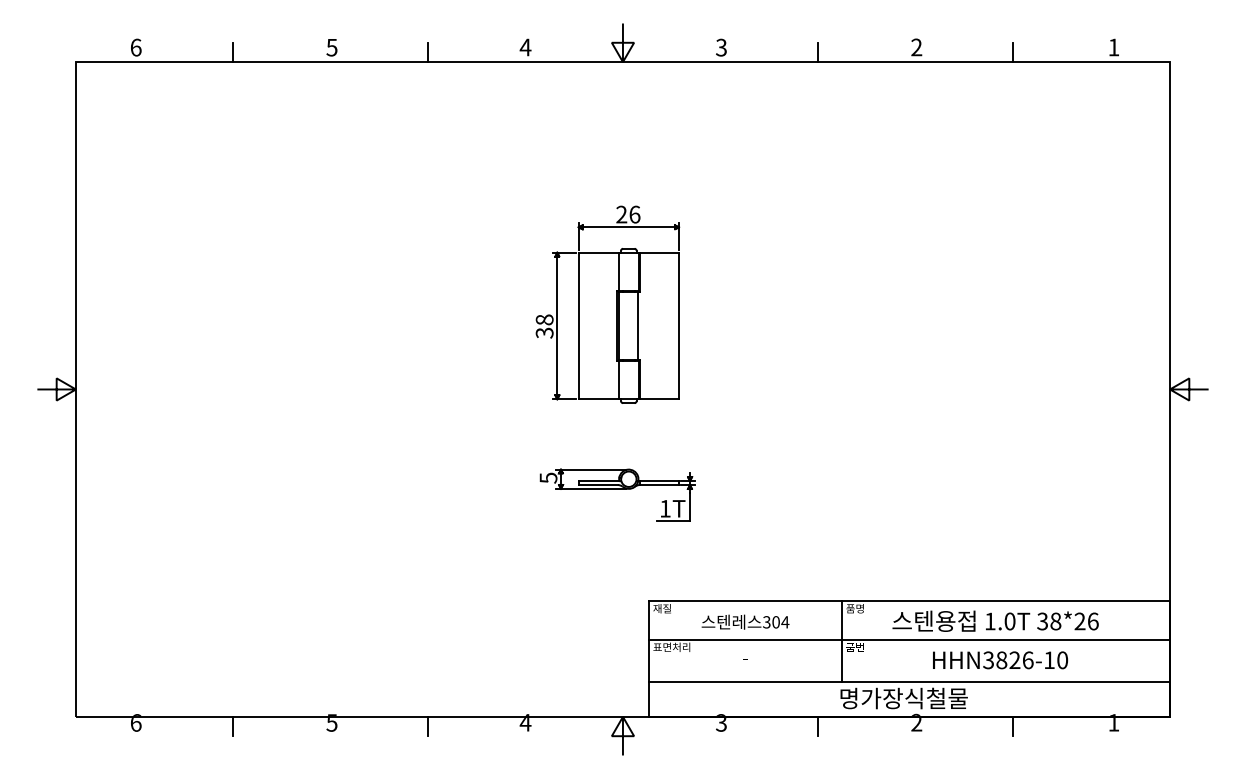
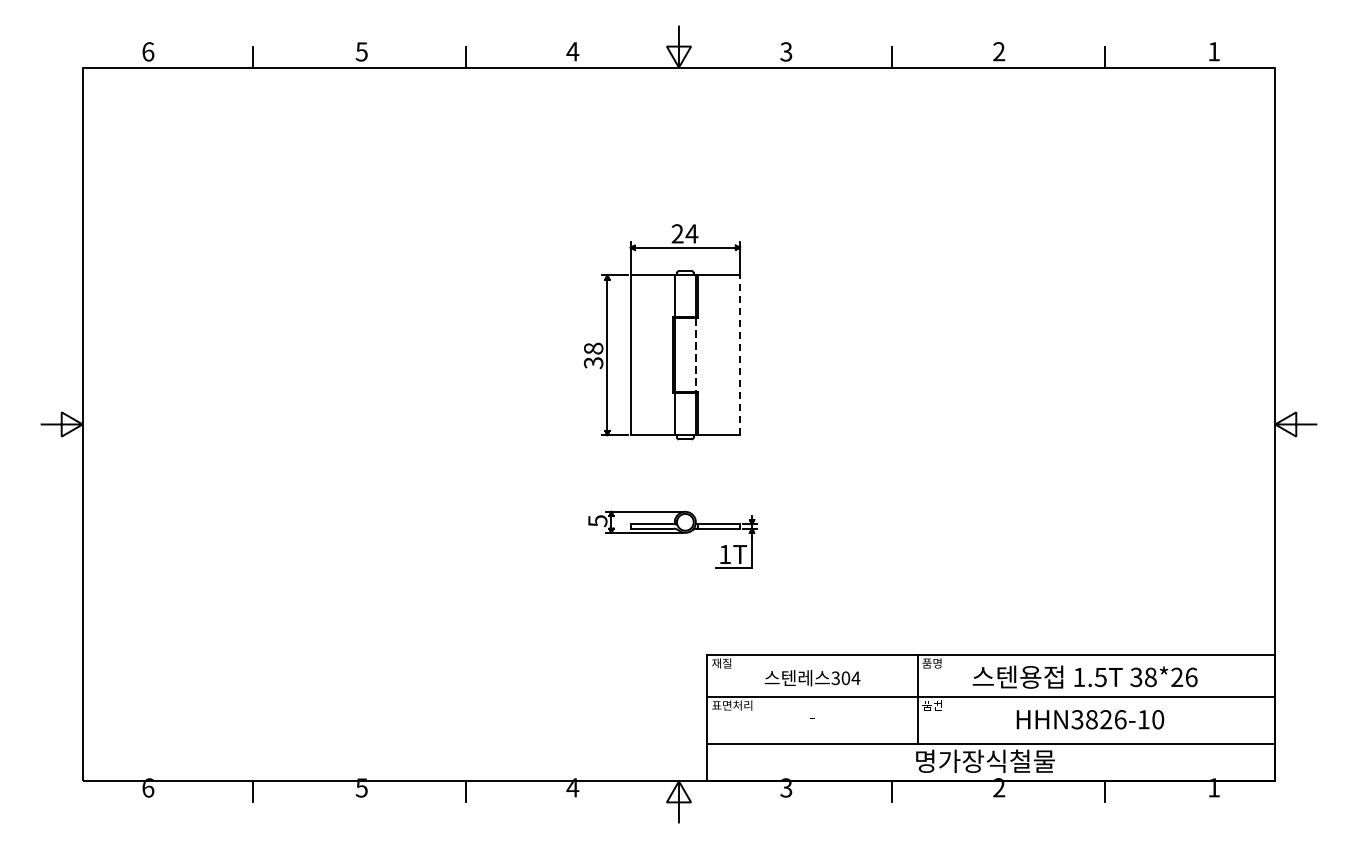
text: (634, 214) -> (691, 233), 26 -> 24
line: (638, 325) -> (695, 354), solid -> dashed
line: (679, 325) -> (740, 354), solid -> dashed
text: (1009, 621) -> (1100, 677), 1.0T -> 1.5T

